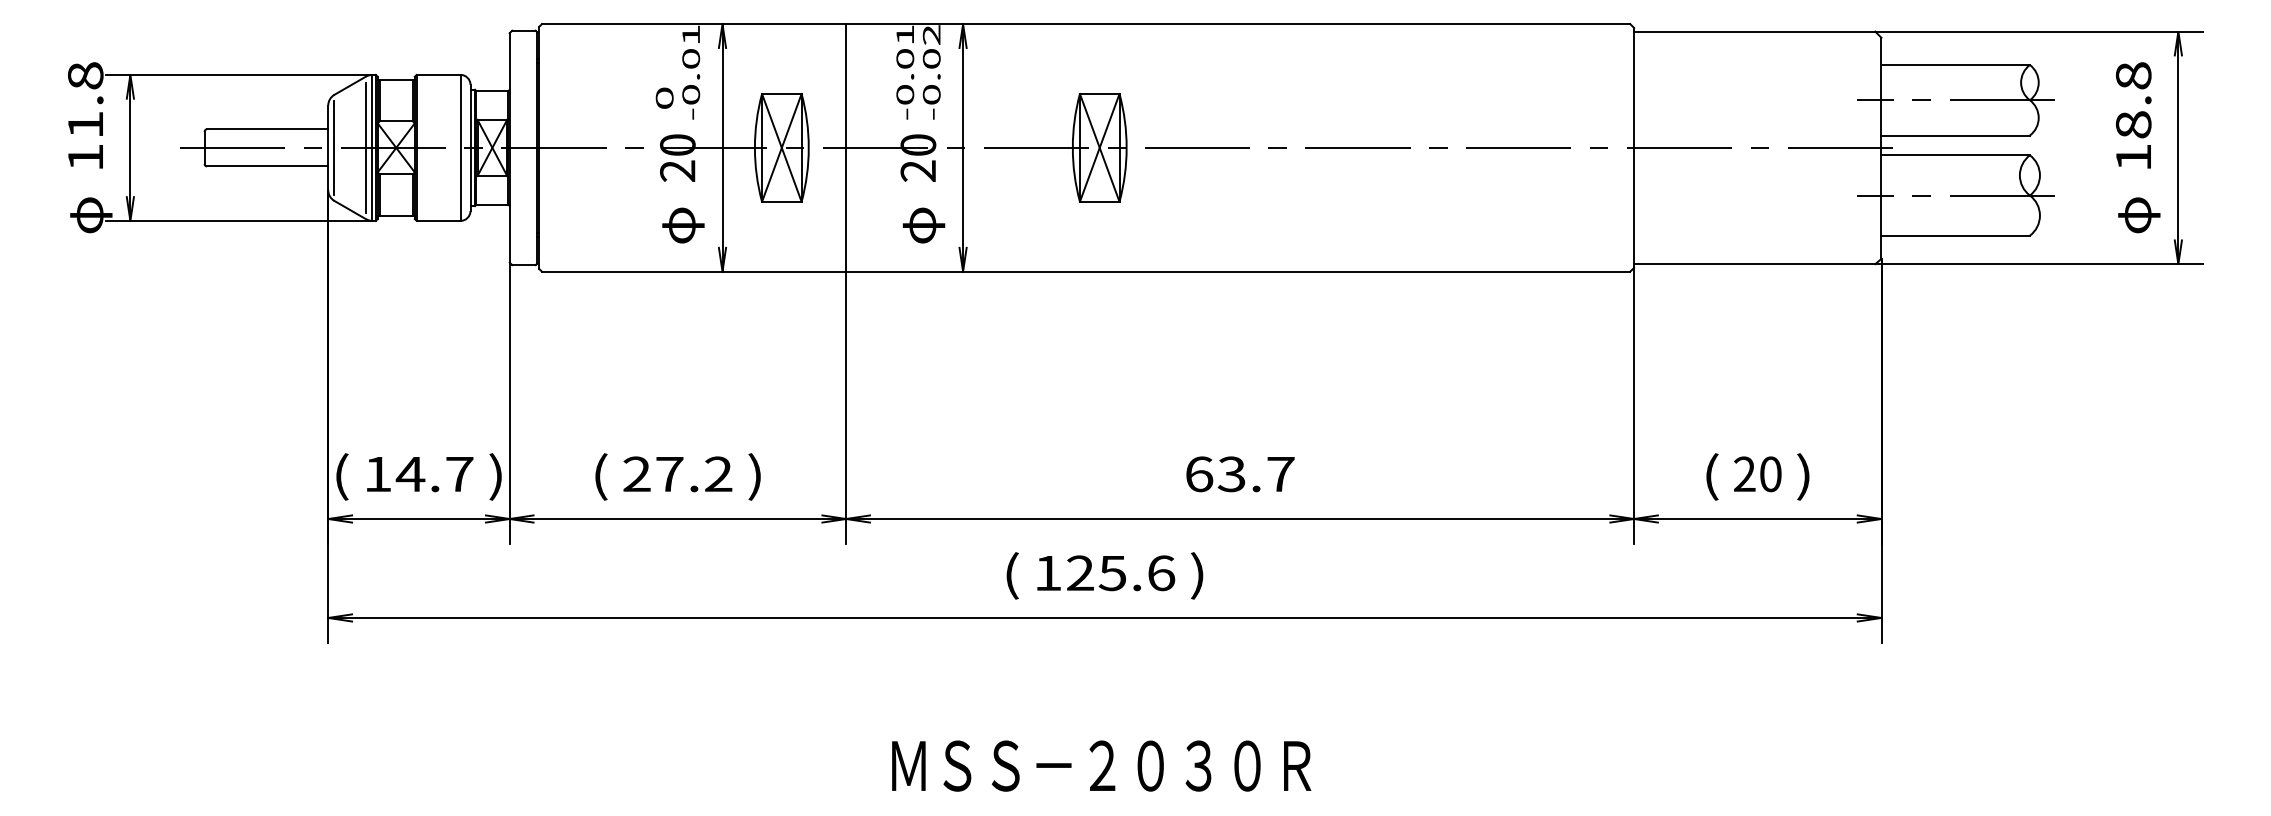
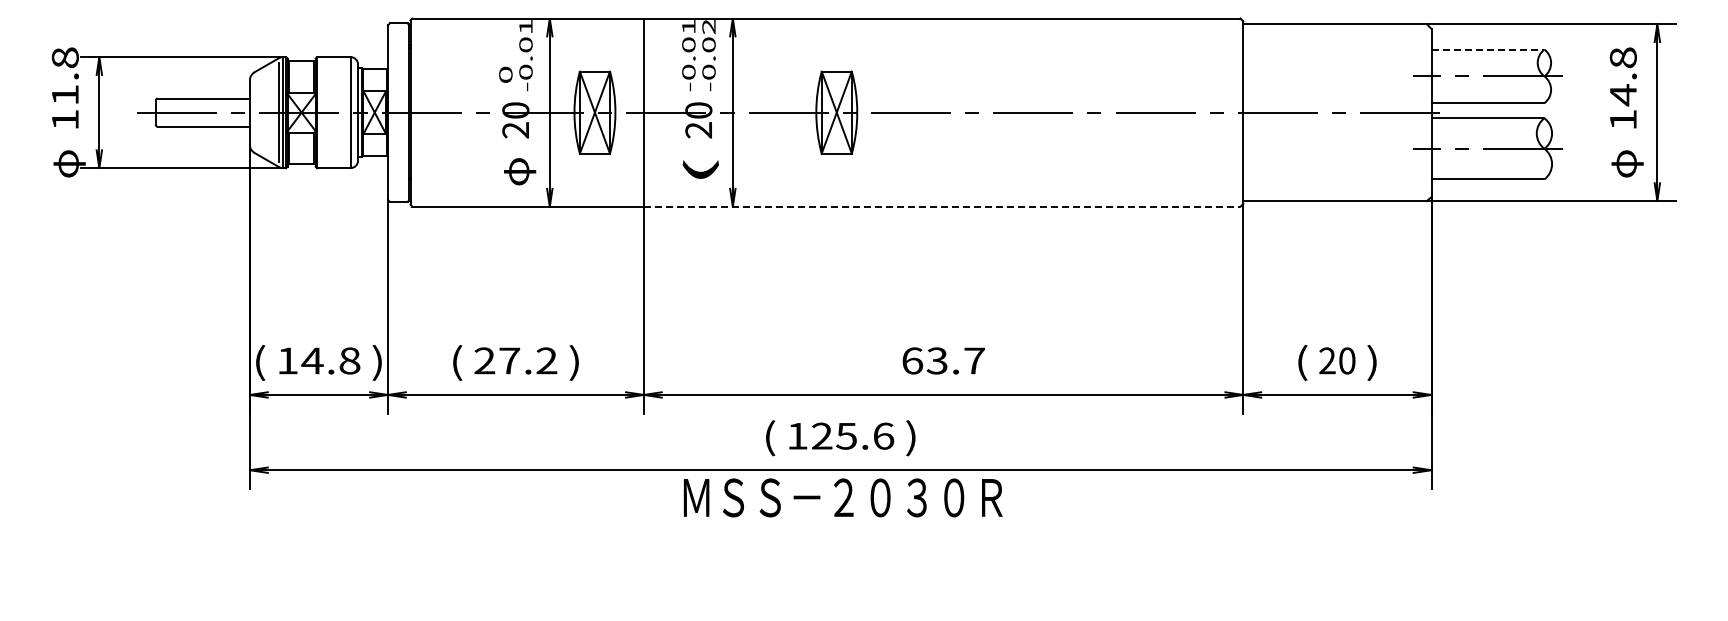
line: (1956, 64) -> (1488, 49), solid -> dashed
text: (2132, 125) -> (1622, 95), 18.8 -> 14.8
line: (334, 147) -> (254, 112), removed
text: (920, 225) -> (700, 171), φ -> (
line: (1238, 271) -> (942, 206), solid -> dashed
text: (459, 473) -> (349, 360), 14.7 -> 14.8
text: (1100, 765) -> (842, 497), moved

